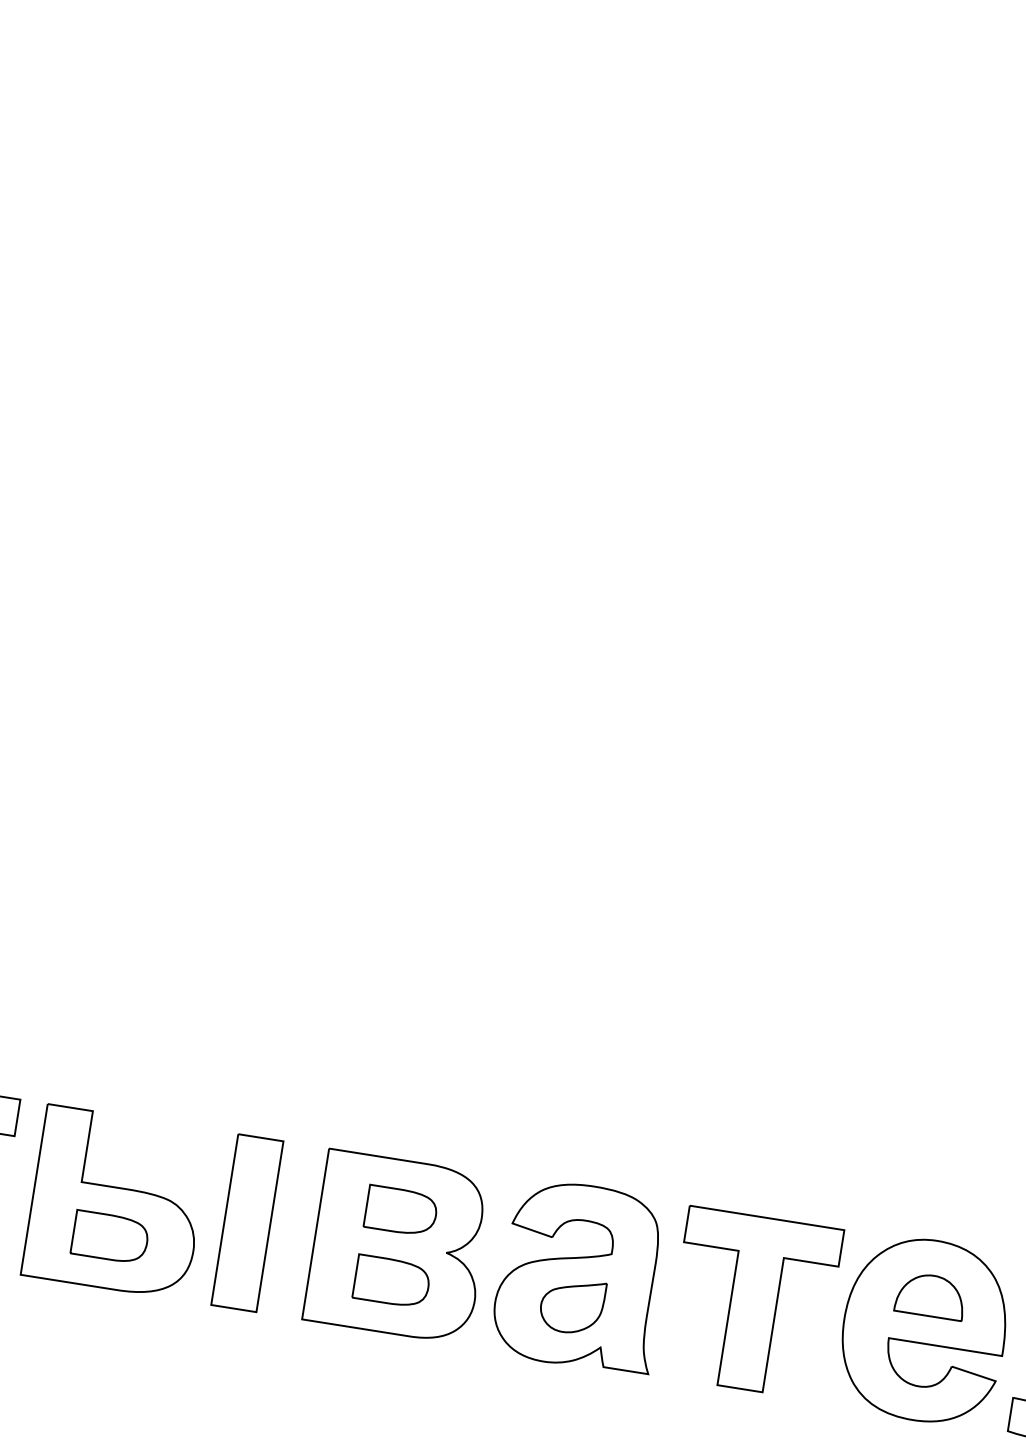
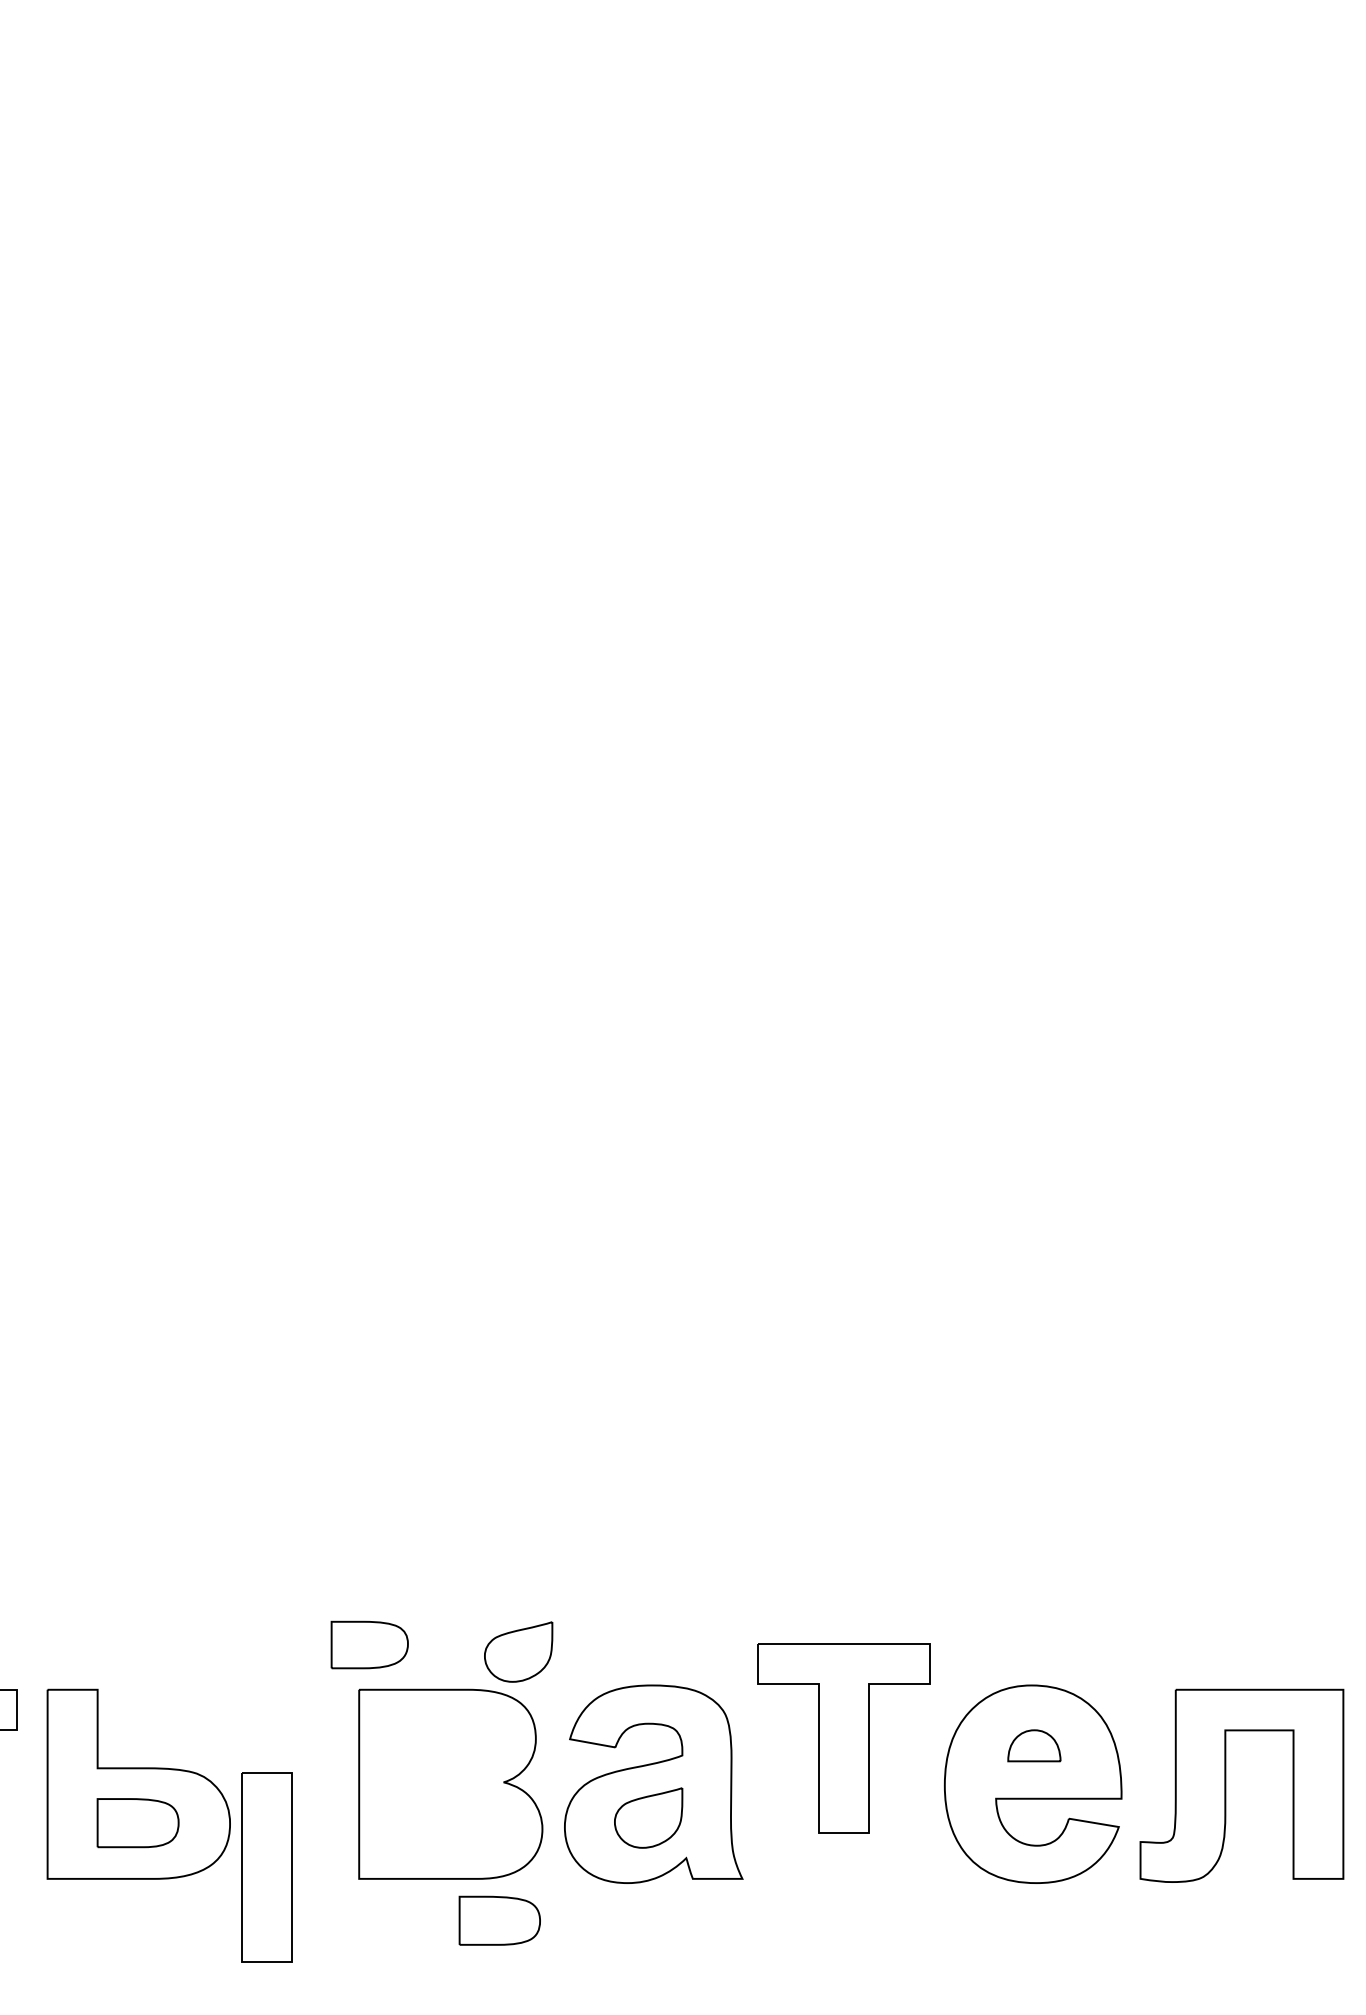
part: (478, 1136) -> (518, 1651), added
part: (401, 1210) -> (369, 1644), moved
part: (247, 1223) -> (266, 1867), moved
part: (391, 1281) -> (499, 1920), moved
part: (931, 1295) -> (1034, 1745), size x0.7
part: (753, 1303) -> (843, 1738), moved

